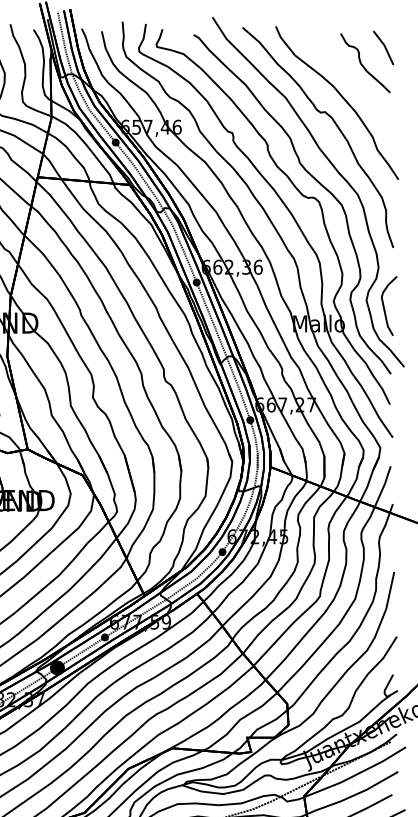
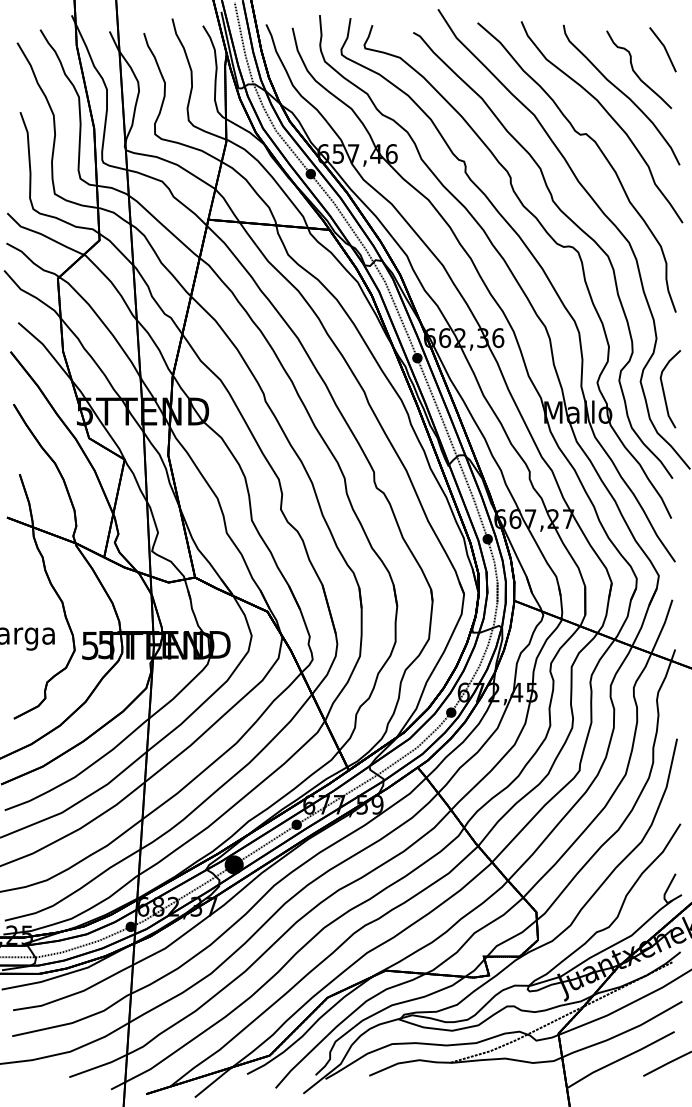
part: (351, 82) -> (621, 94), added

